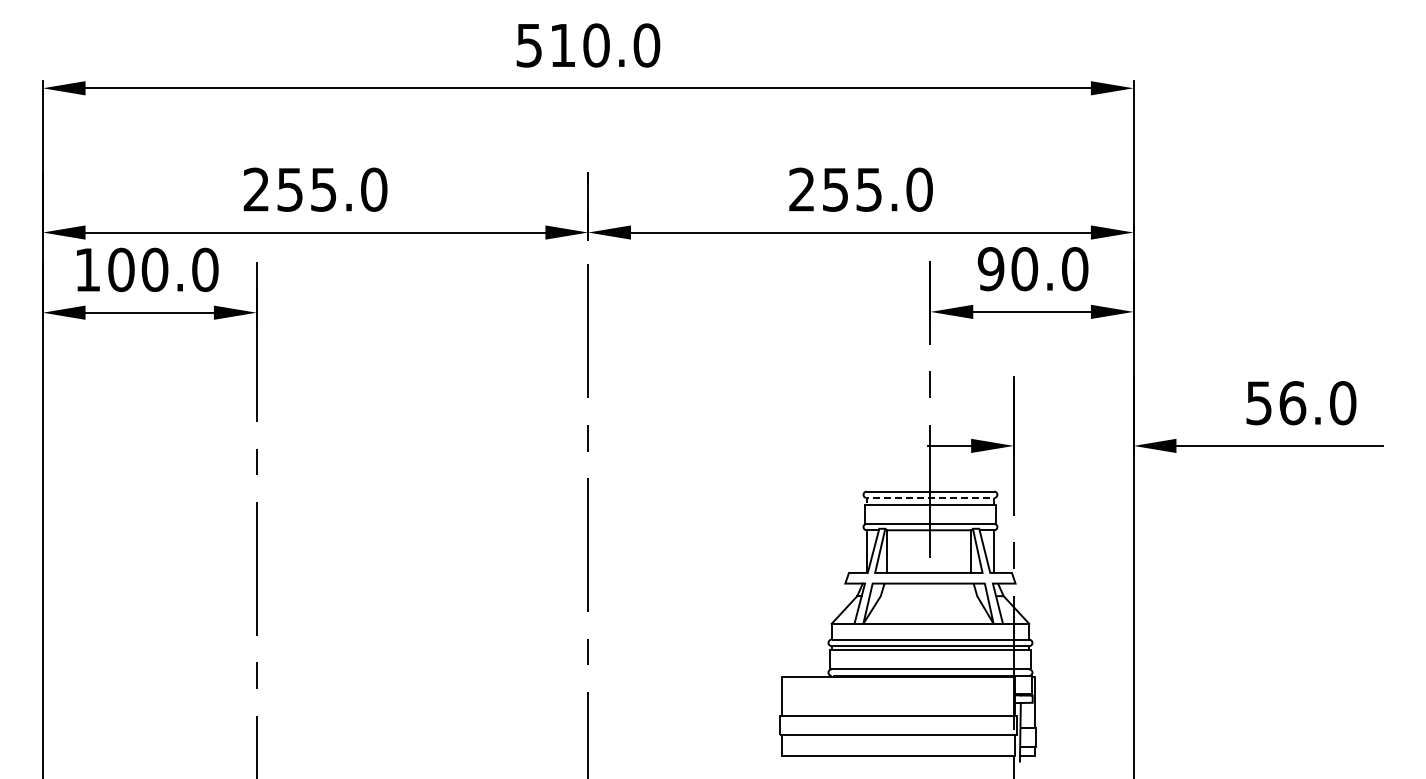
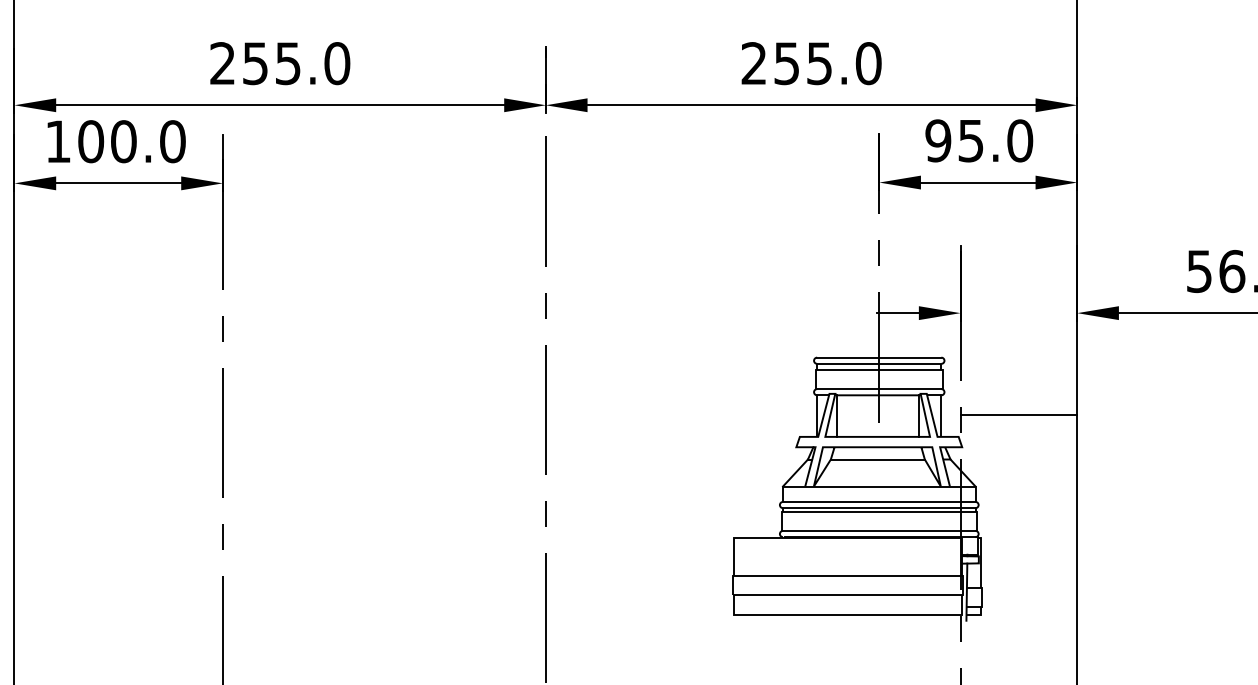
text: (1024, 269) -> (970, 141), 90.0 -> 95.0
line: (930, 497) -> (879, 363), dashed -> solid
line: (1073, 550) -> (1018, 415), added
line: (928, 596) -> (877, 459), added

